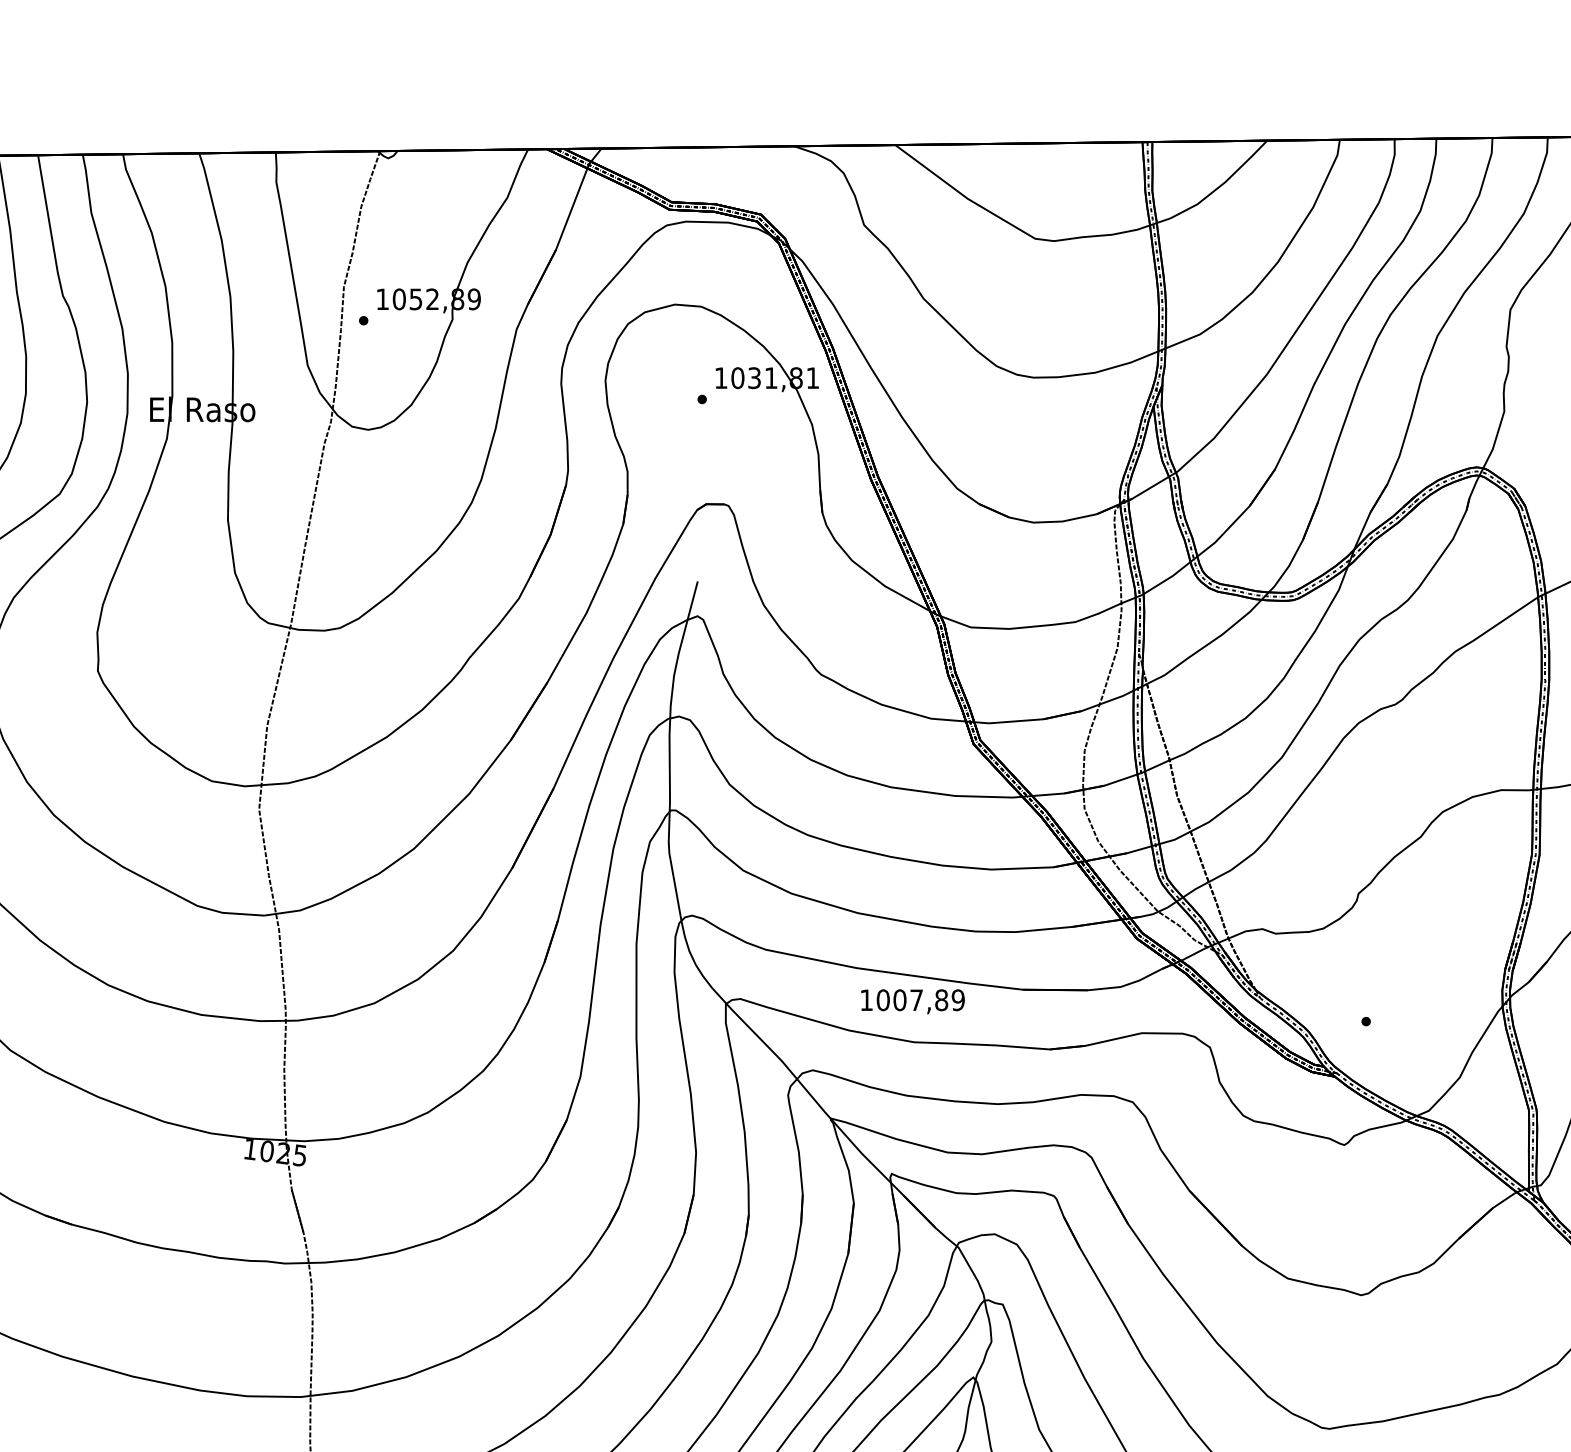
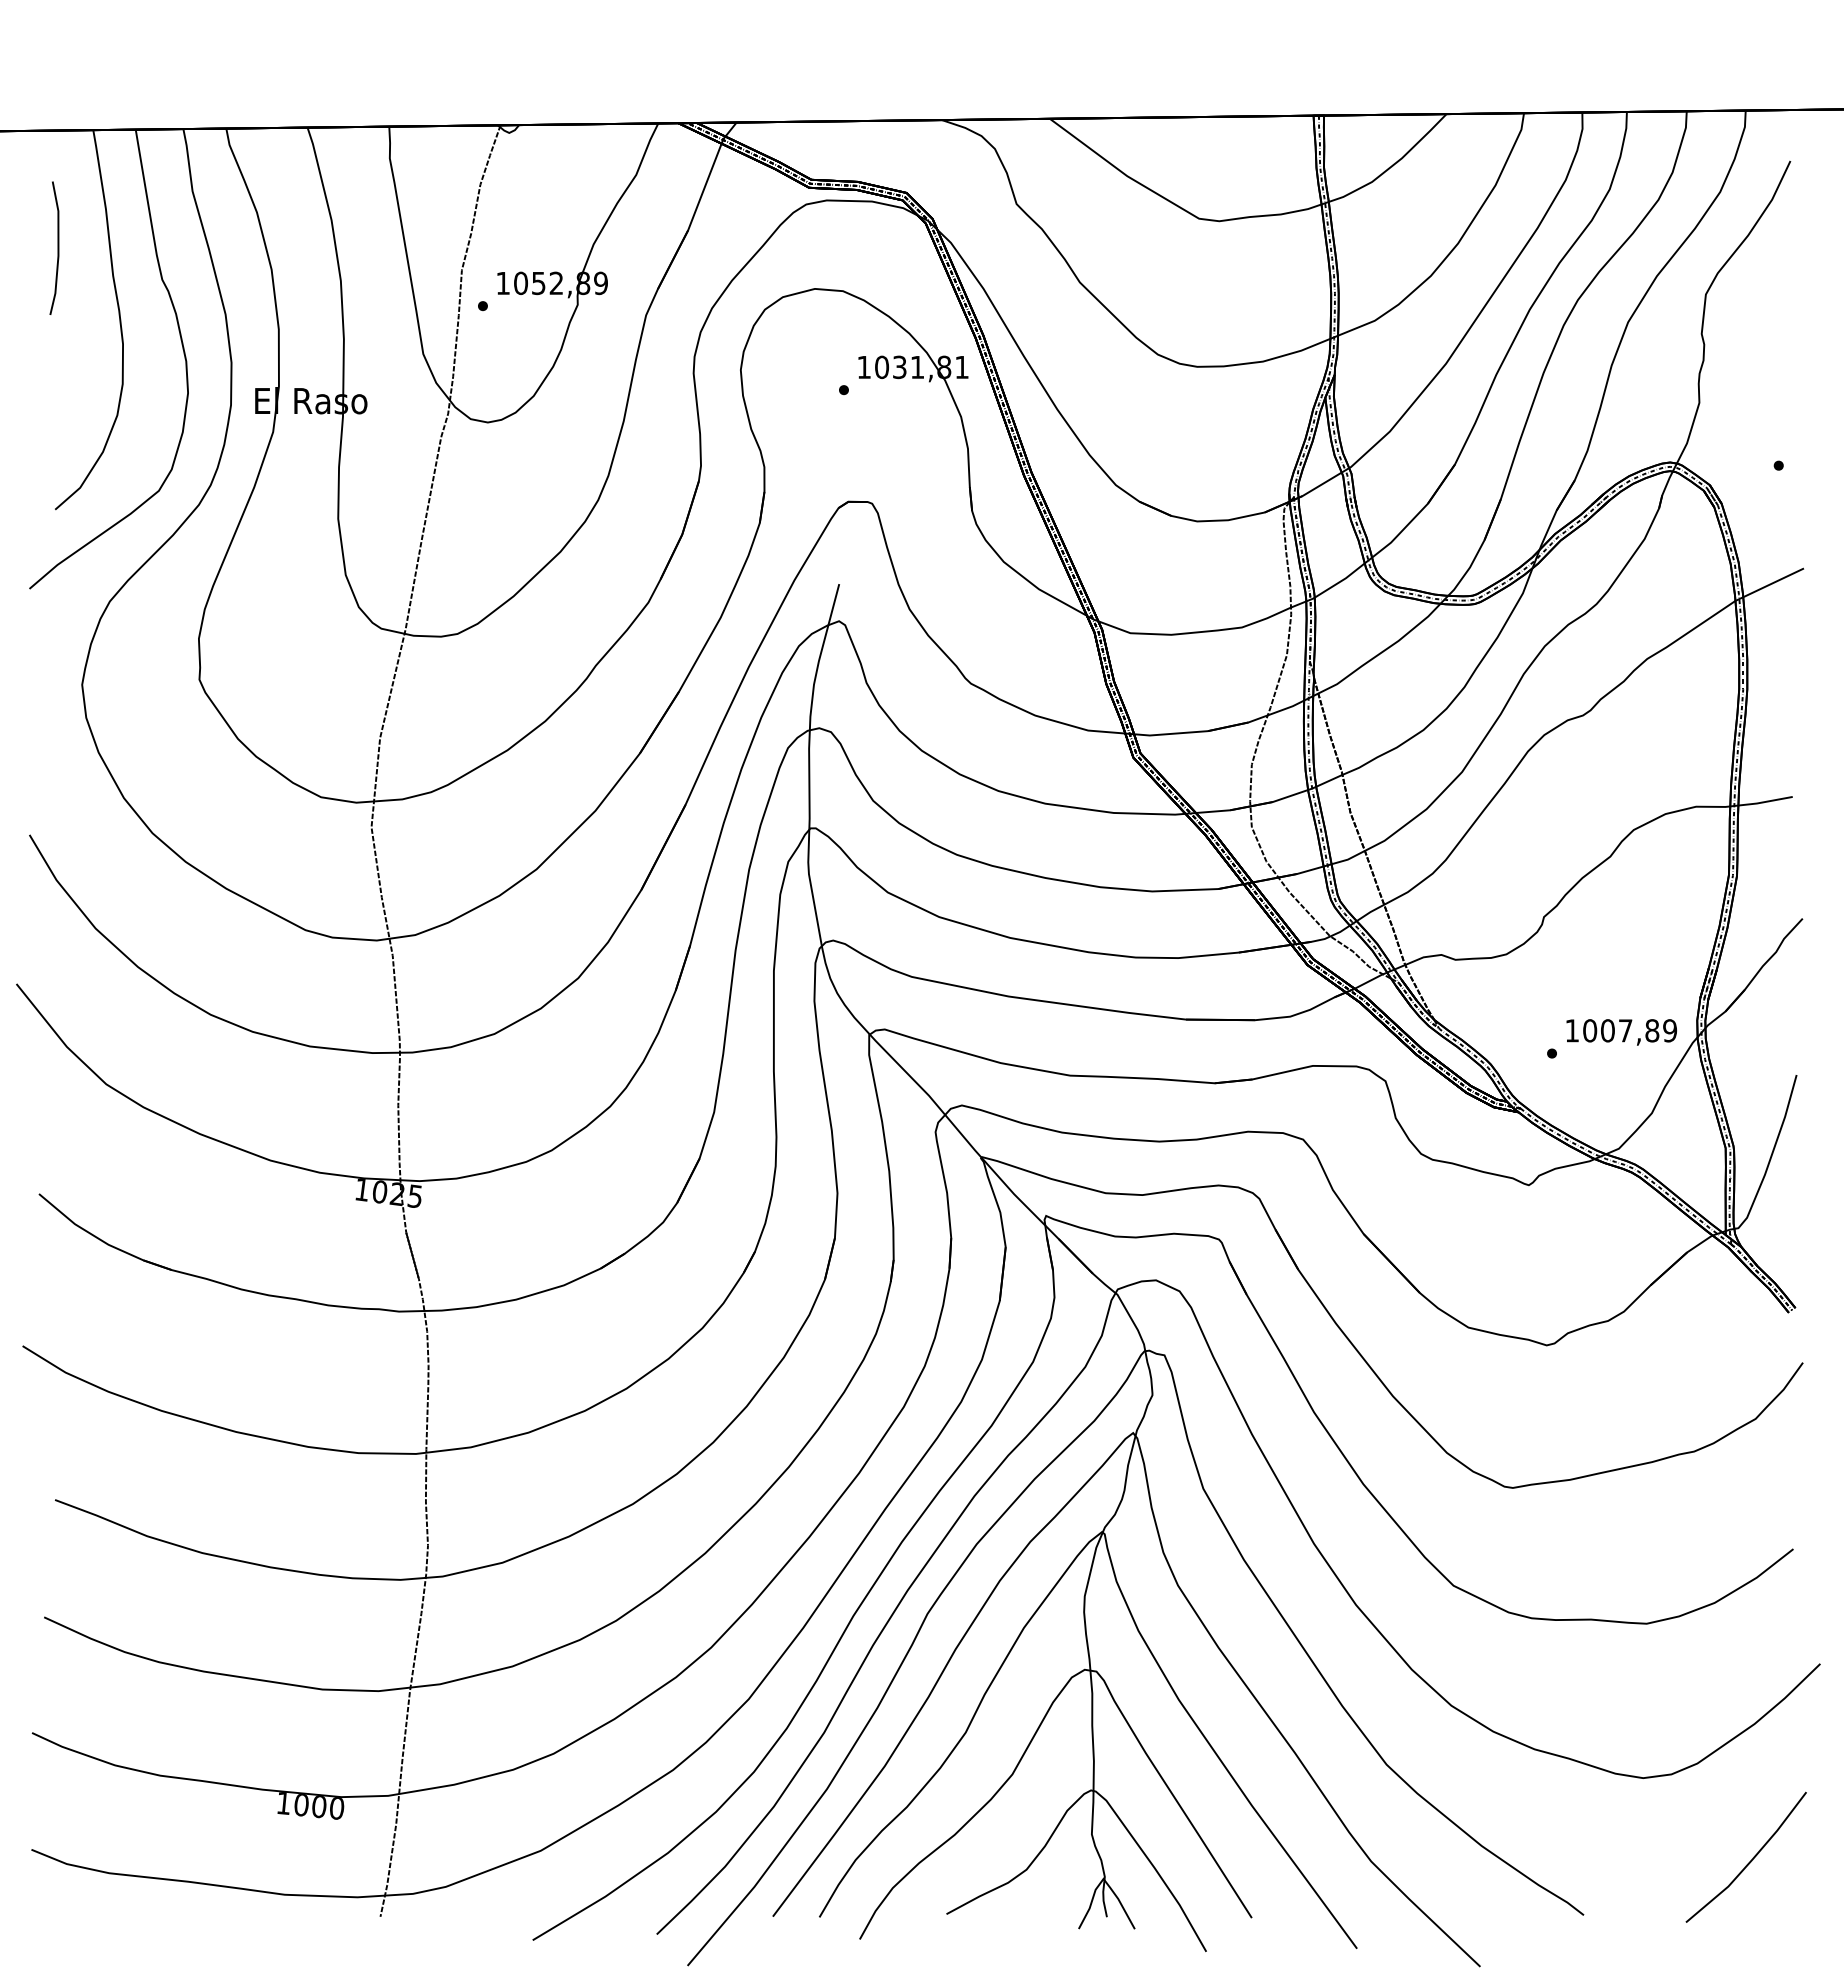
text: (912, 1001) -> (1621, 1032), moved

